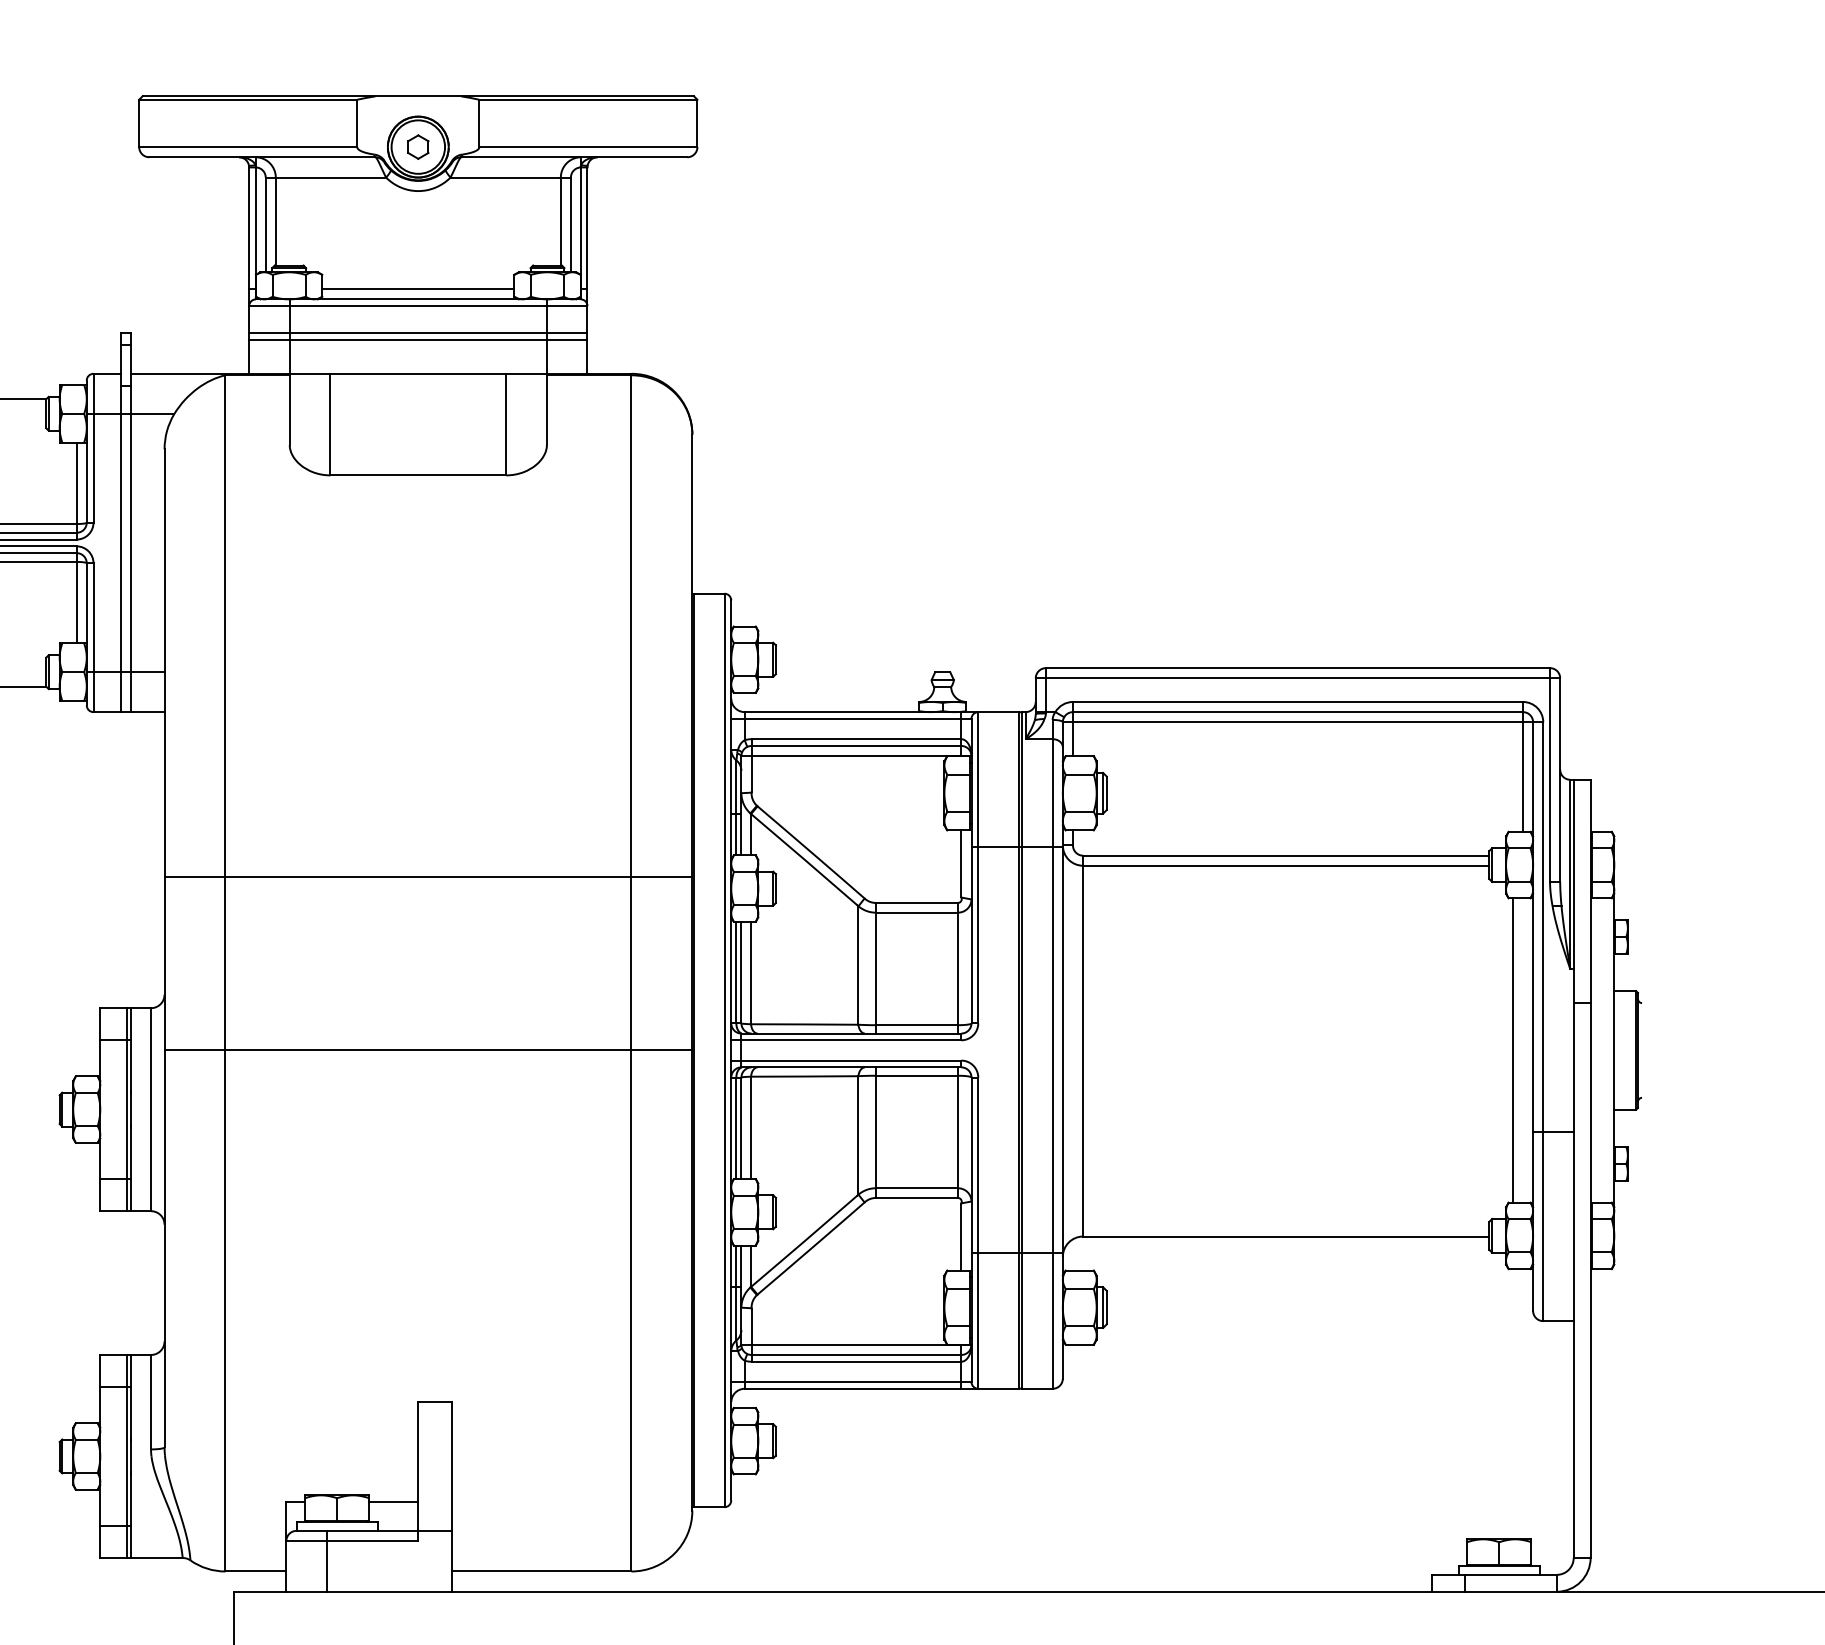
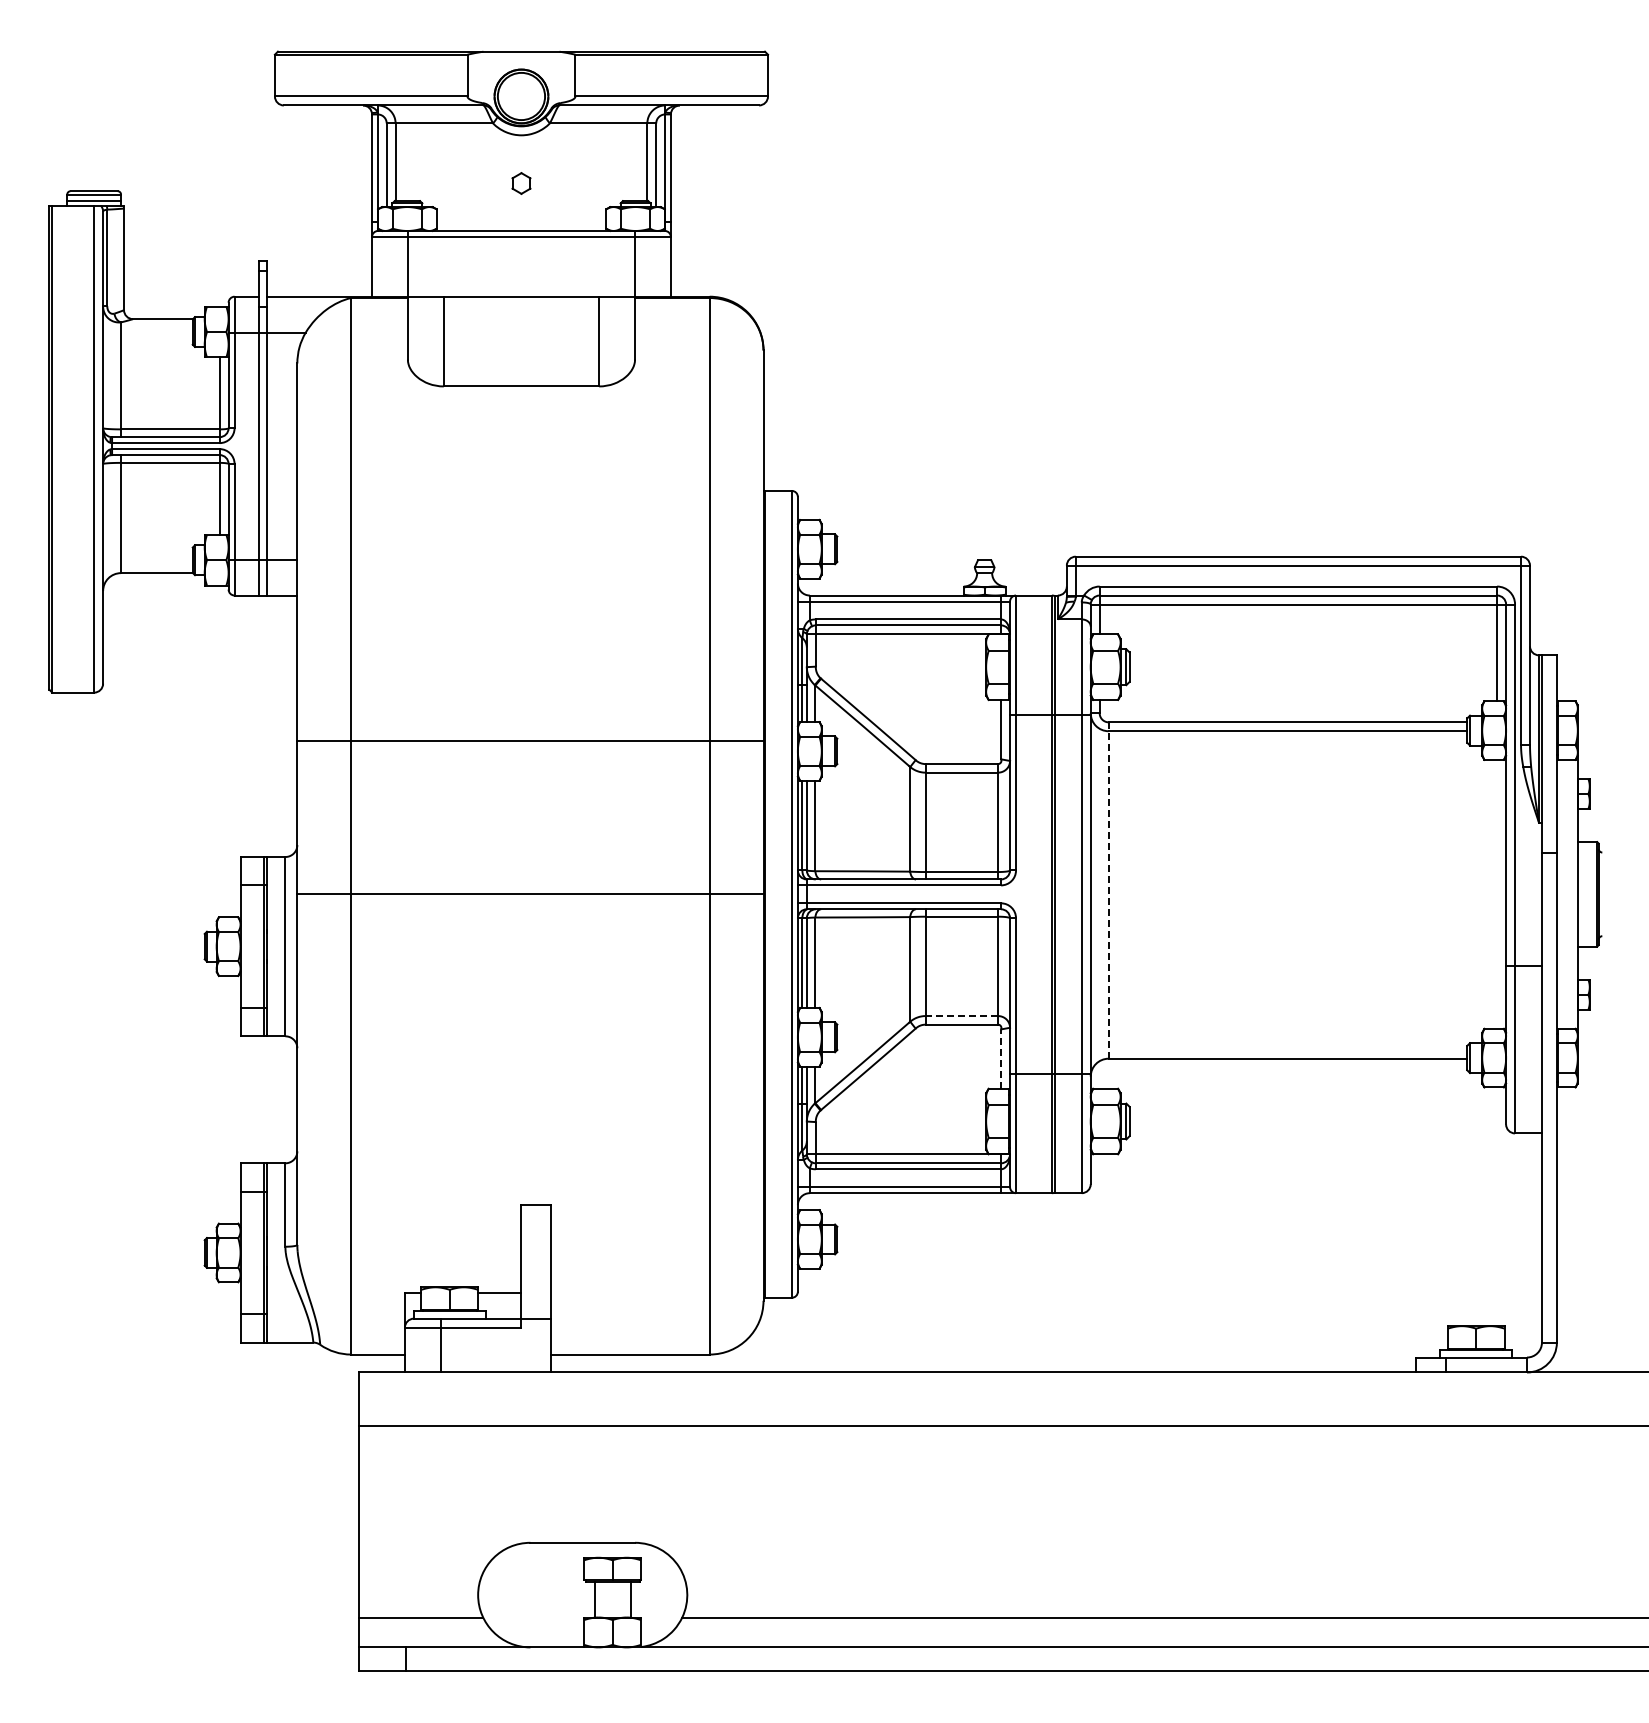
part: (418, 147) -> (521, 183), moved
line: (418, 289) -> (521, 222), removed
line: (418, 332) -> (521, 260), removed
line: (418, 339) -> (521, 266), removed
line: (1082, 1046) -> (1108, 890), solid -> dashed
line: (1513, 1049) -> (1488, 893), removed
line: (916, 1188) -> (961, 1016), solid -> dashed
line: (961, 1236) -> (1001, 1058), solid -> dashed

